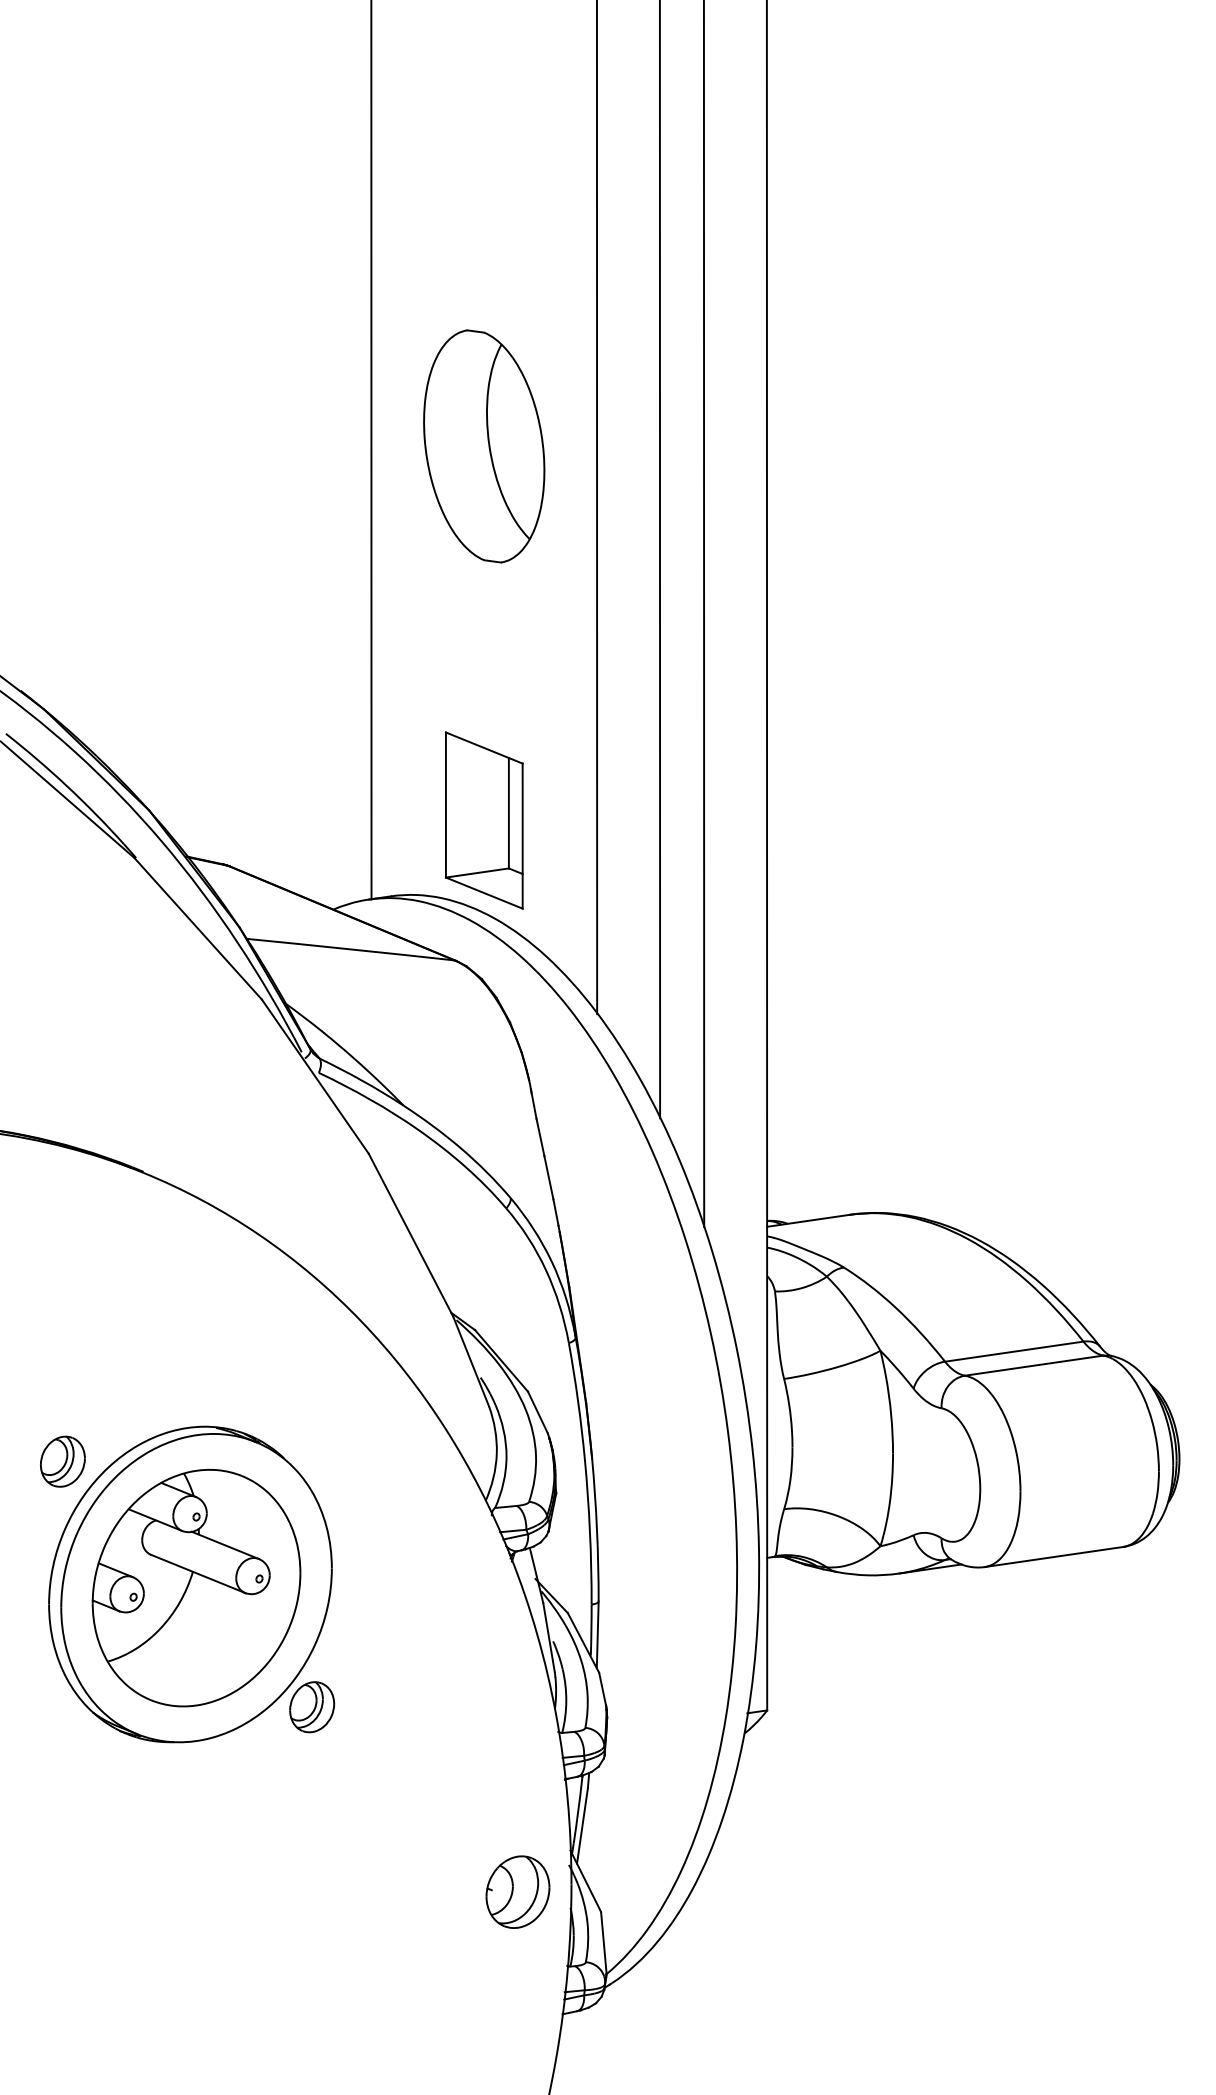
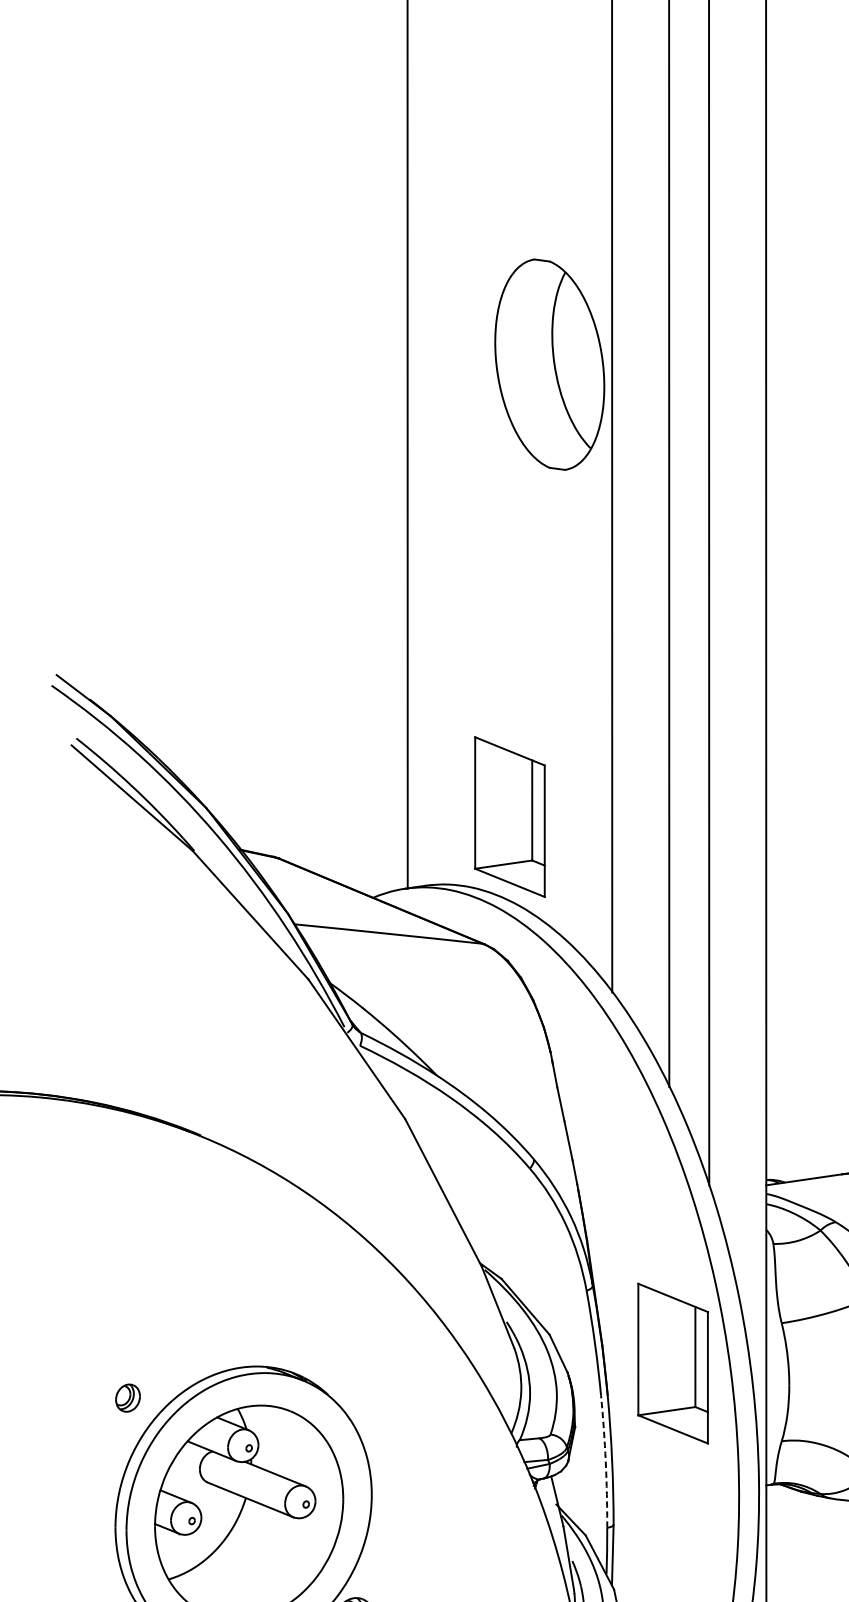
part: (484, 446) -> (550, 364), moved
part: (663, 1423) -> (672, 1363), added
part: (62, 1461) -> (127, 1398), size x0.6
arc: (589, 1531) -> (605, 1461), solid -> dashed

